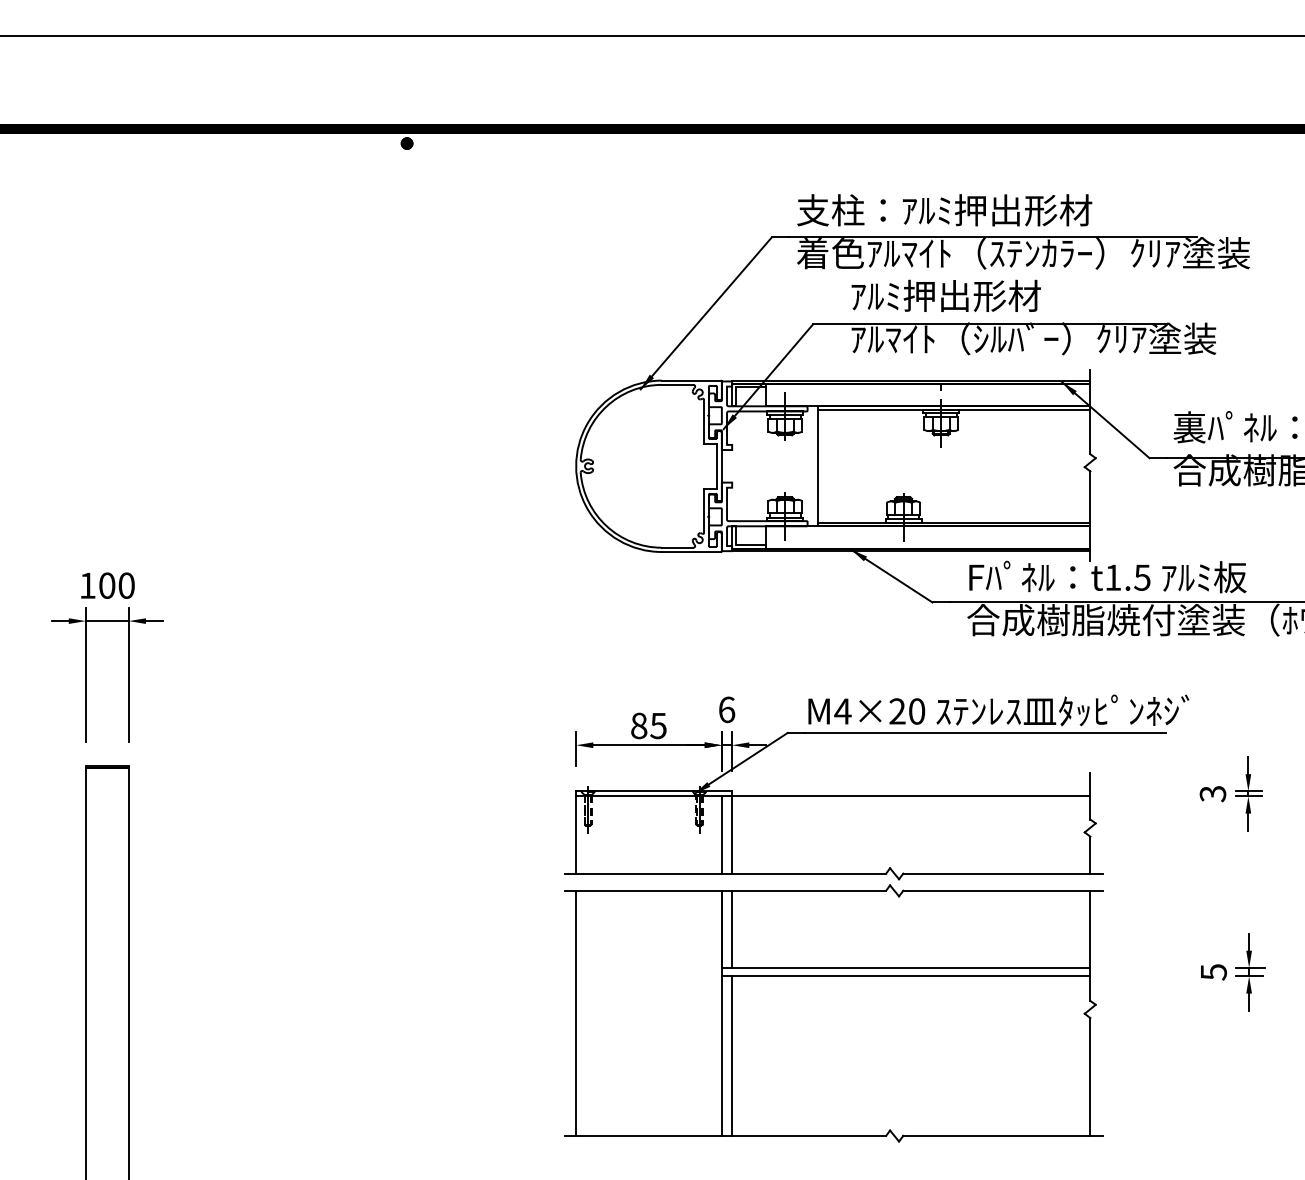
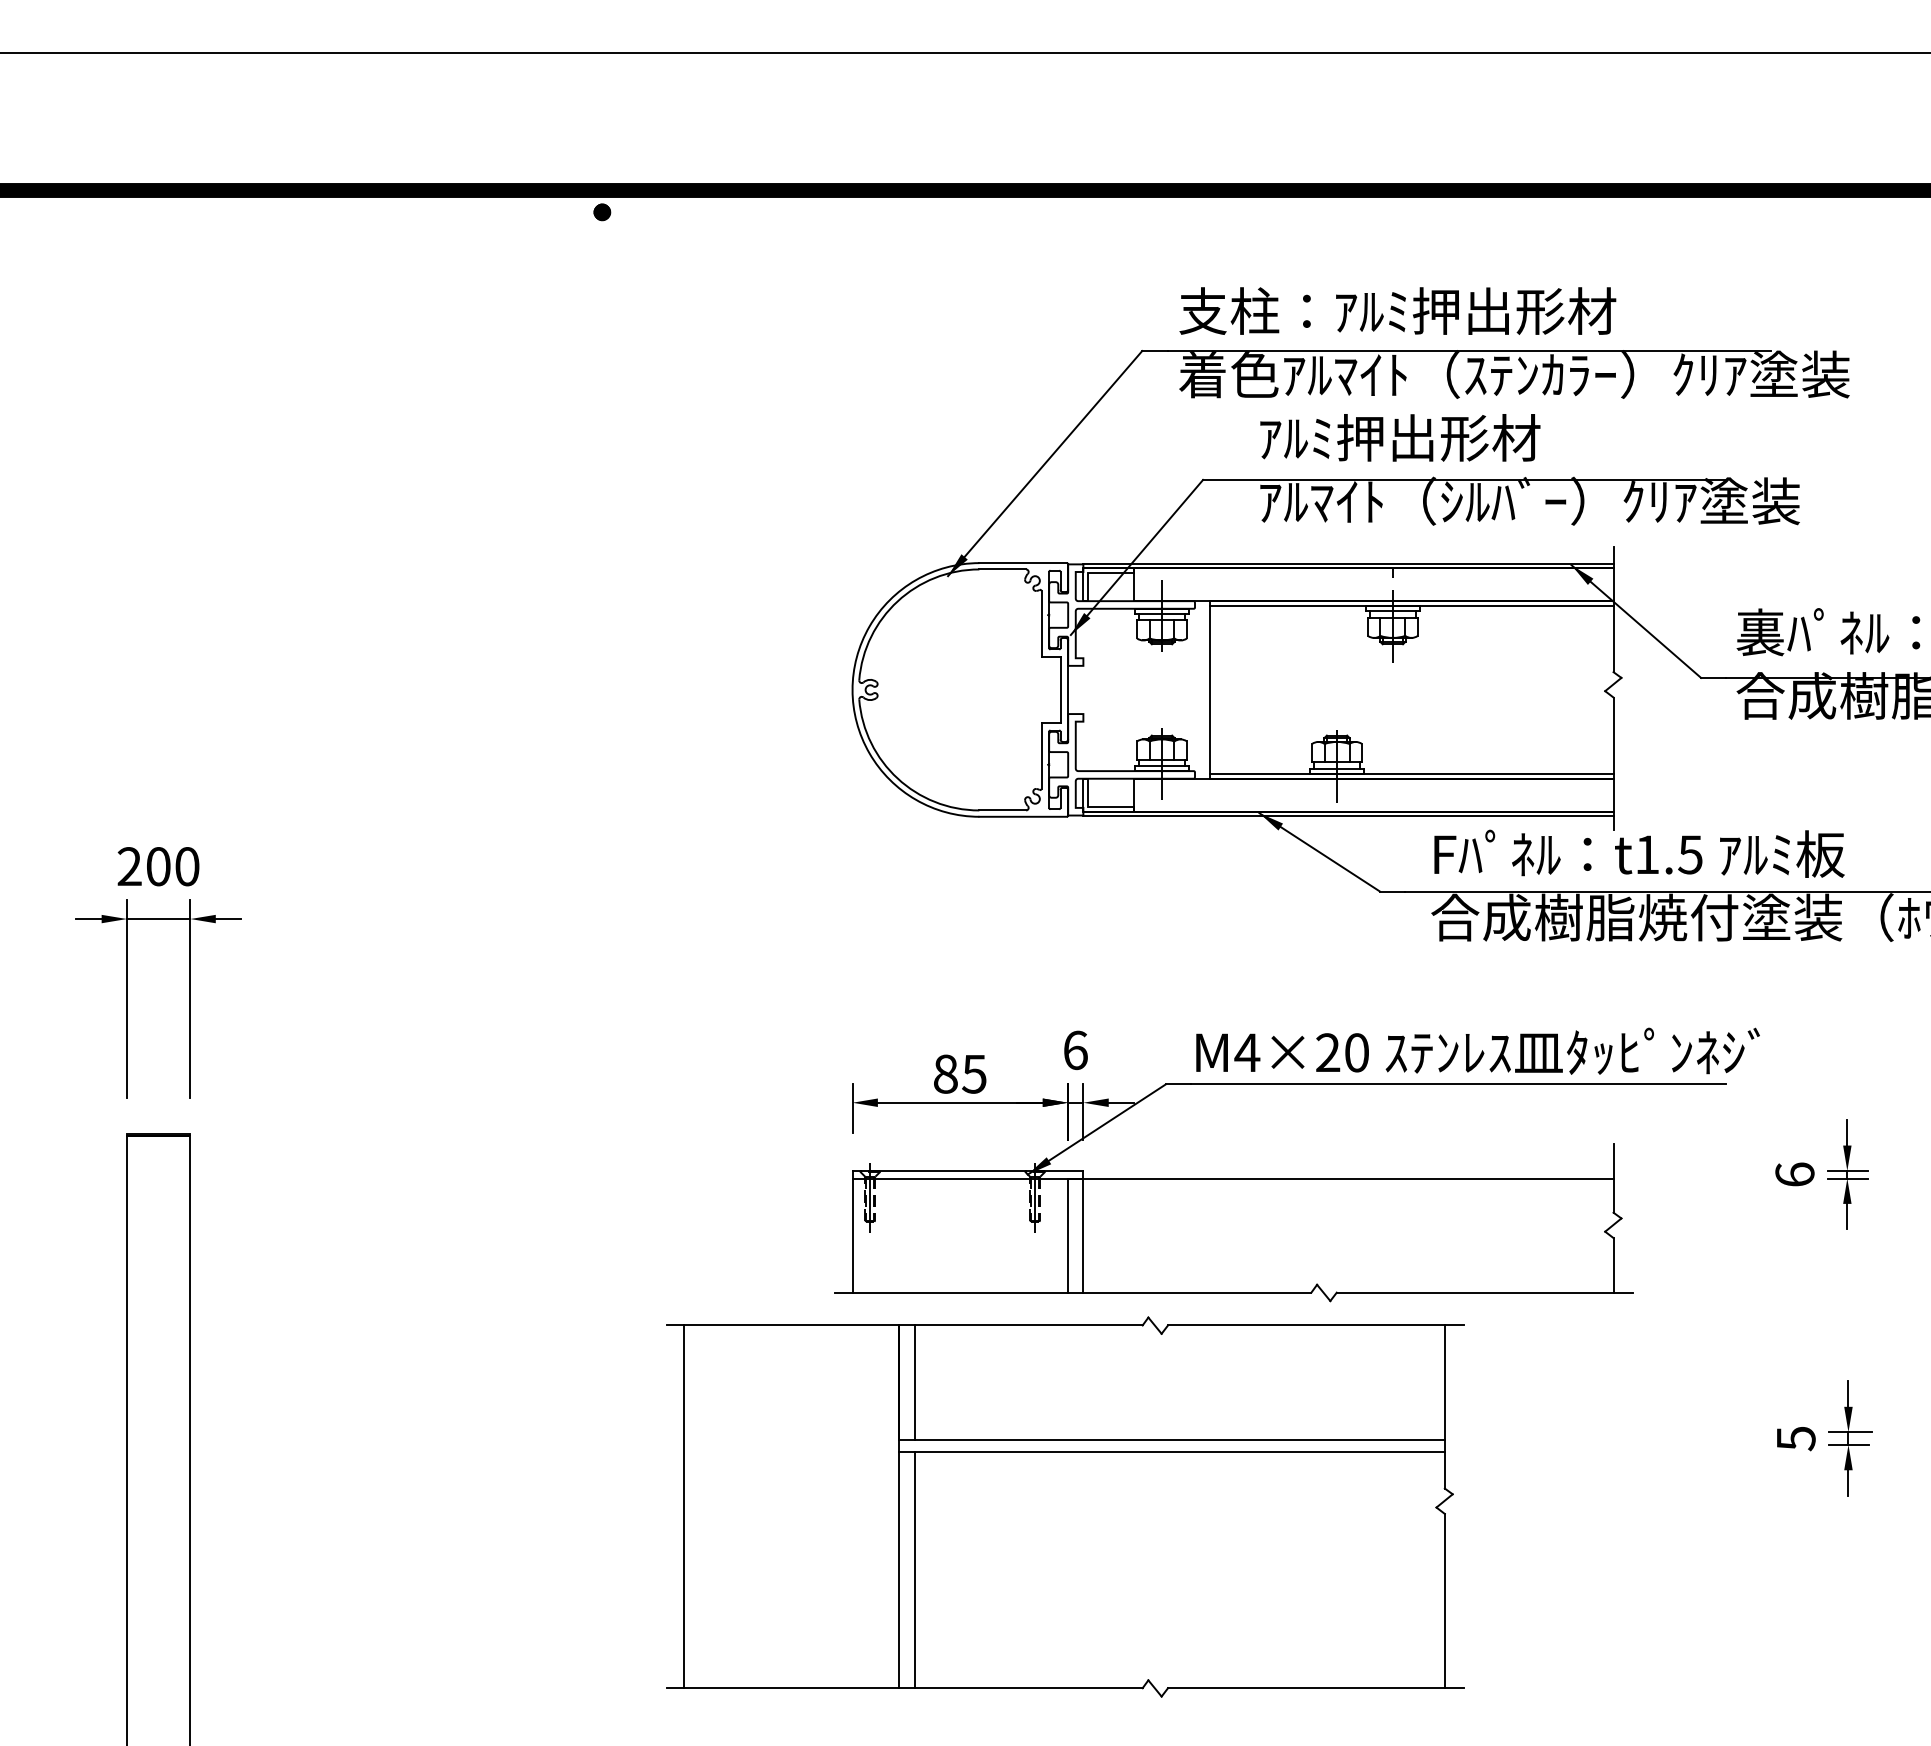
text: (87, 585) -> (129, 866), 100 -> 200
text: (1212, 793) -> (1794, 1174), 3 -> 6
part: (833, 1013) -> (1064, 1507), moved

